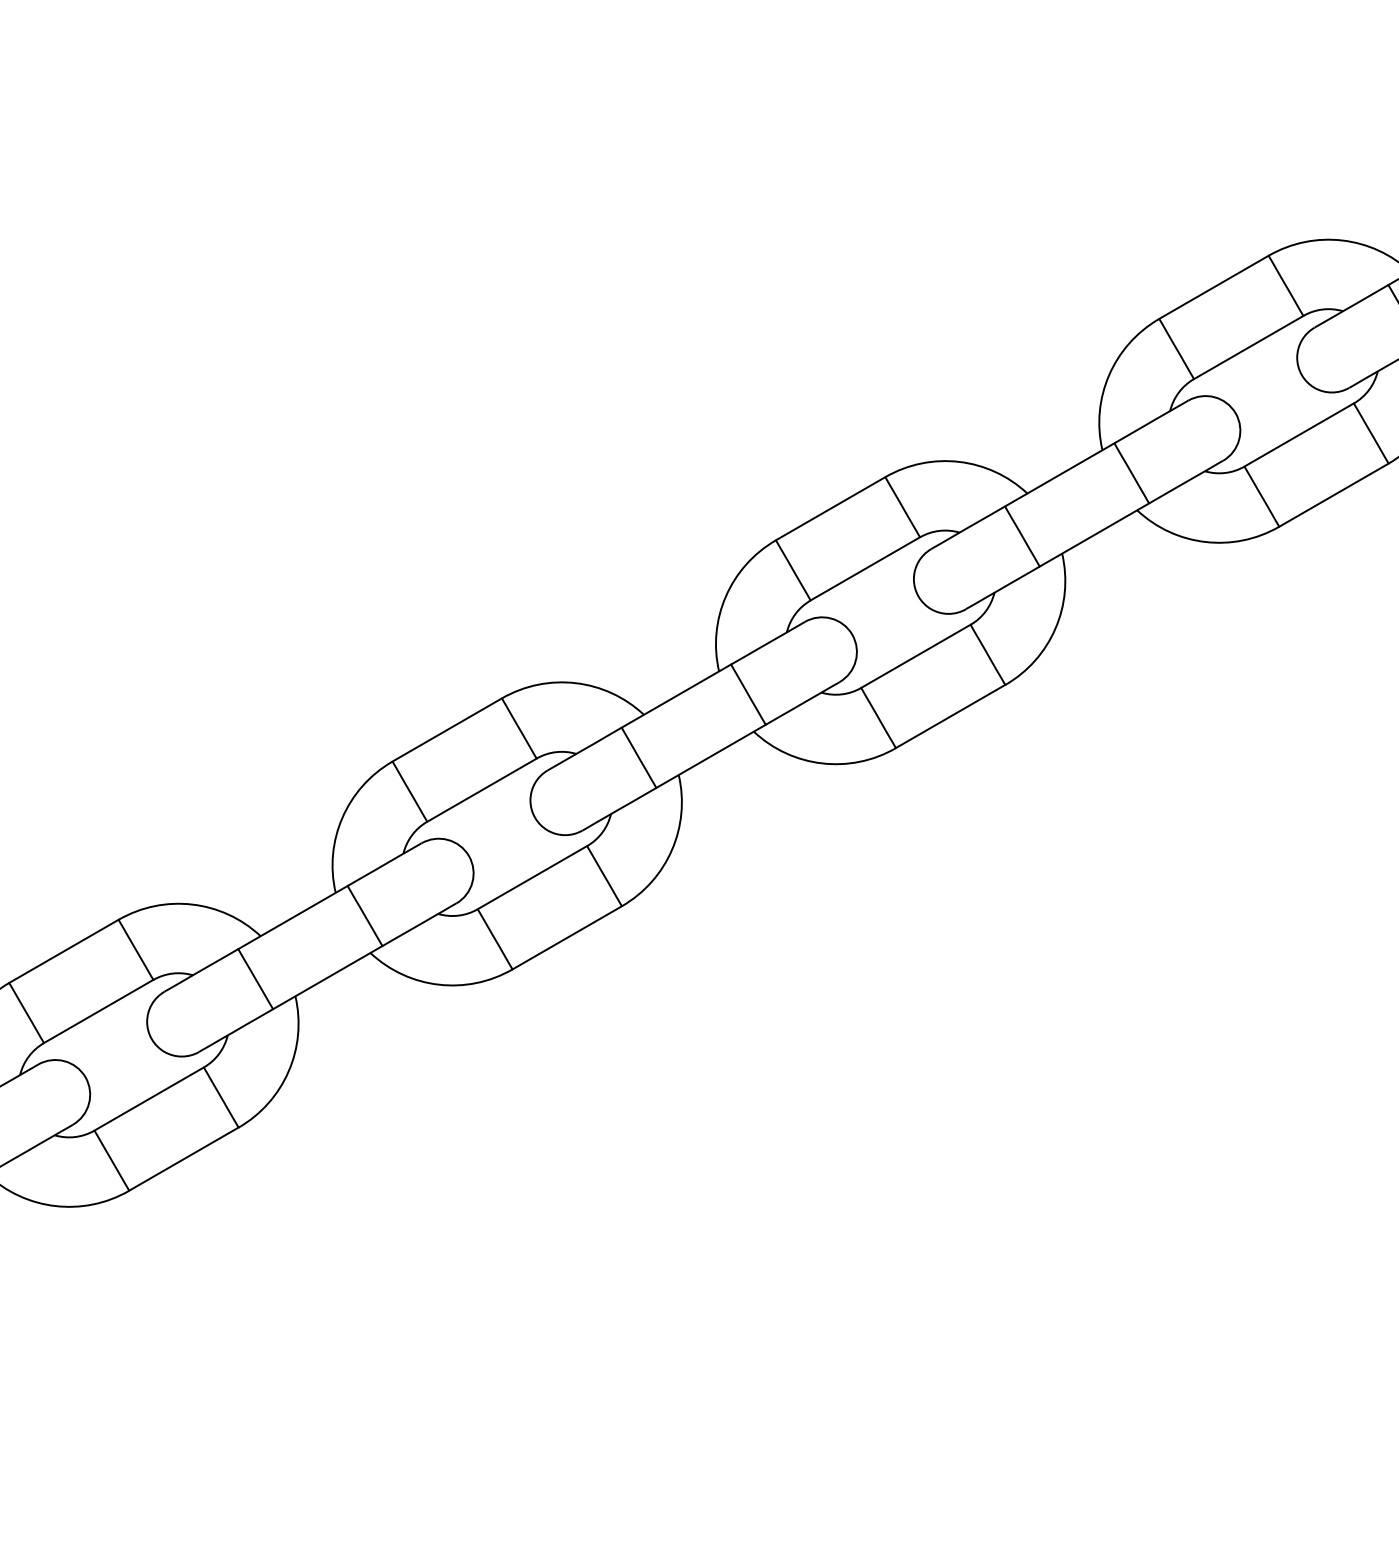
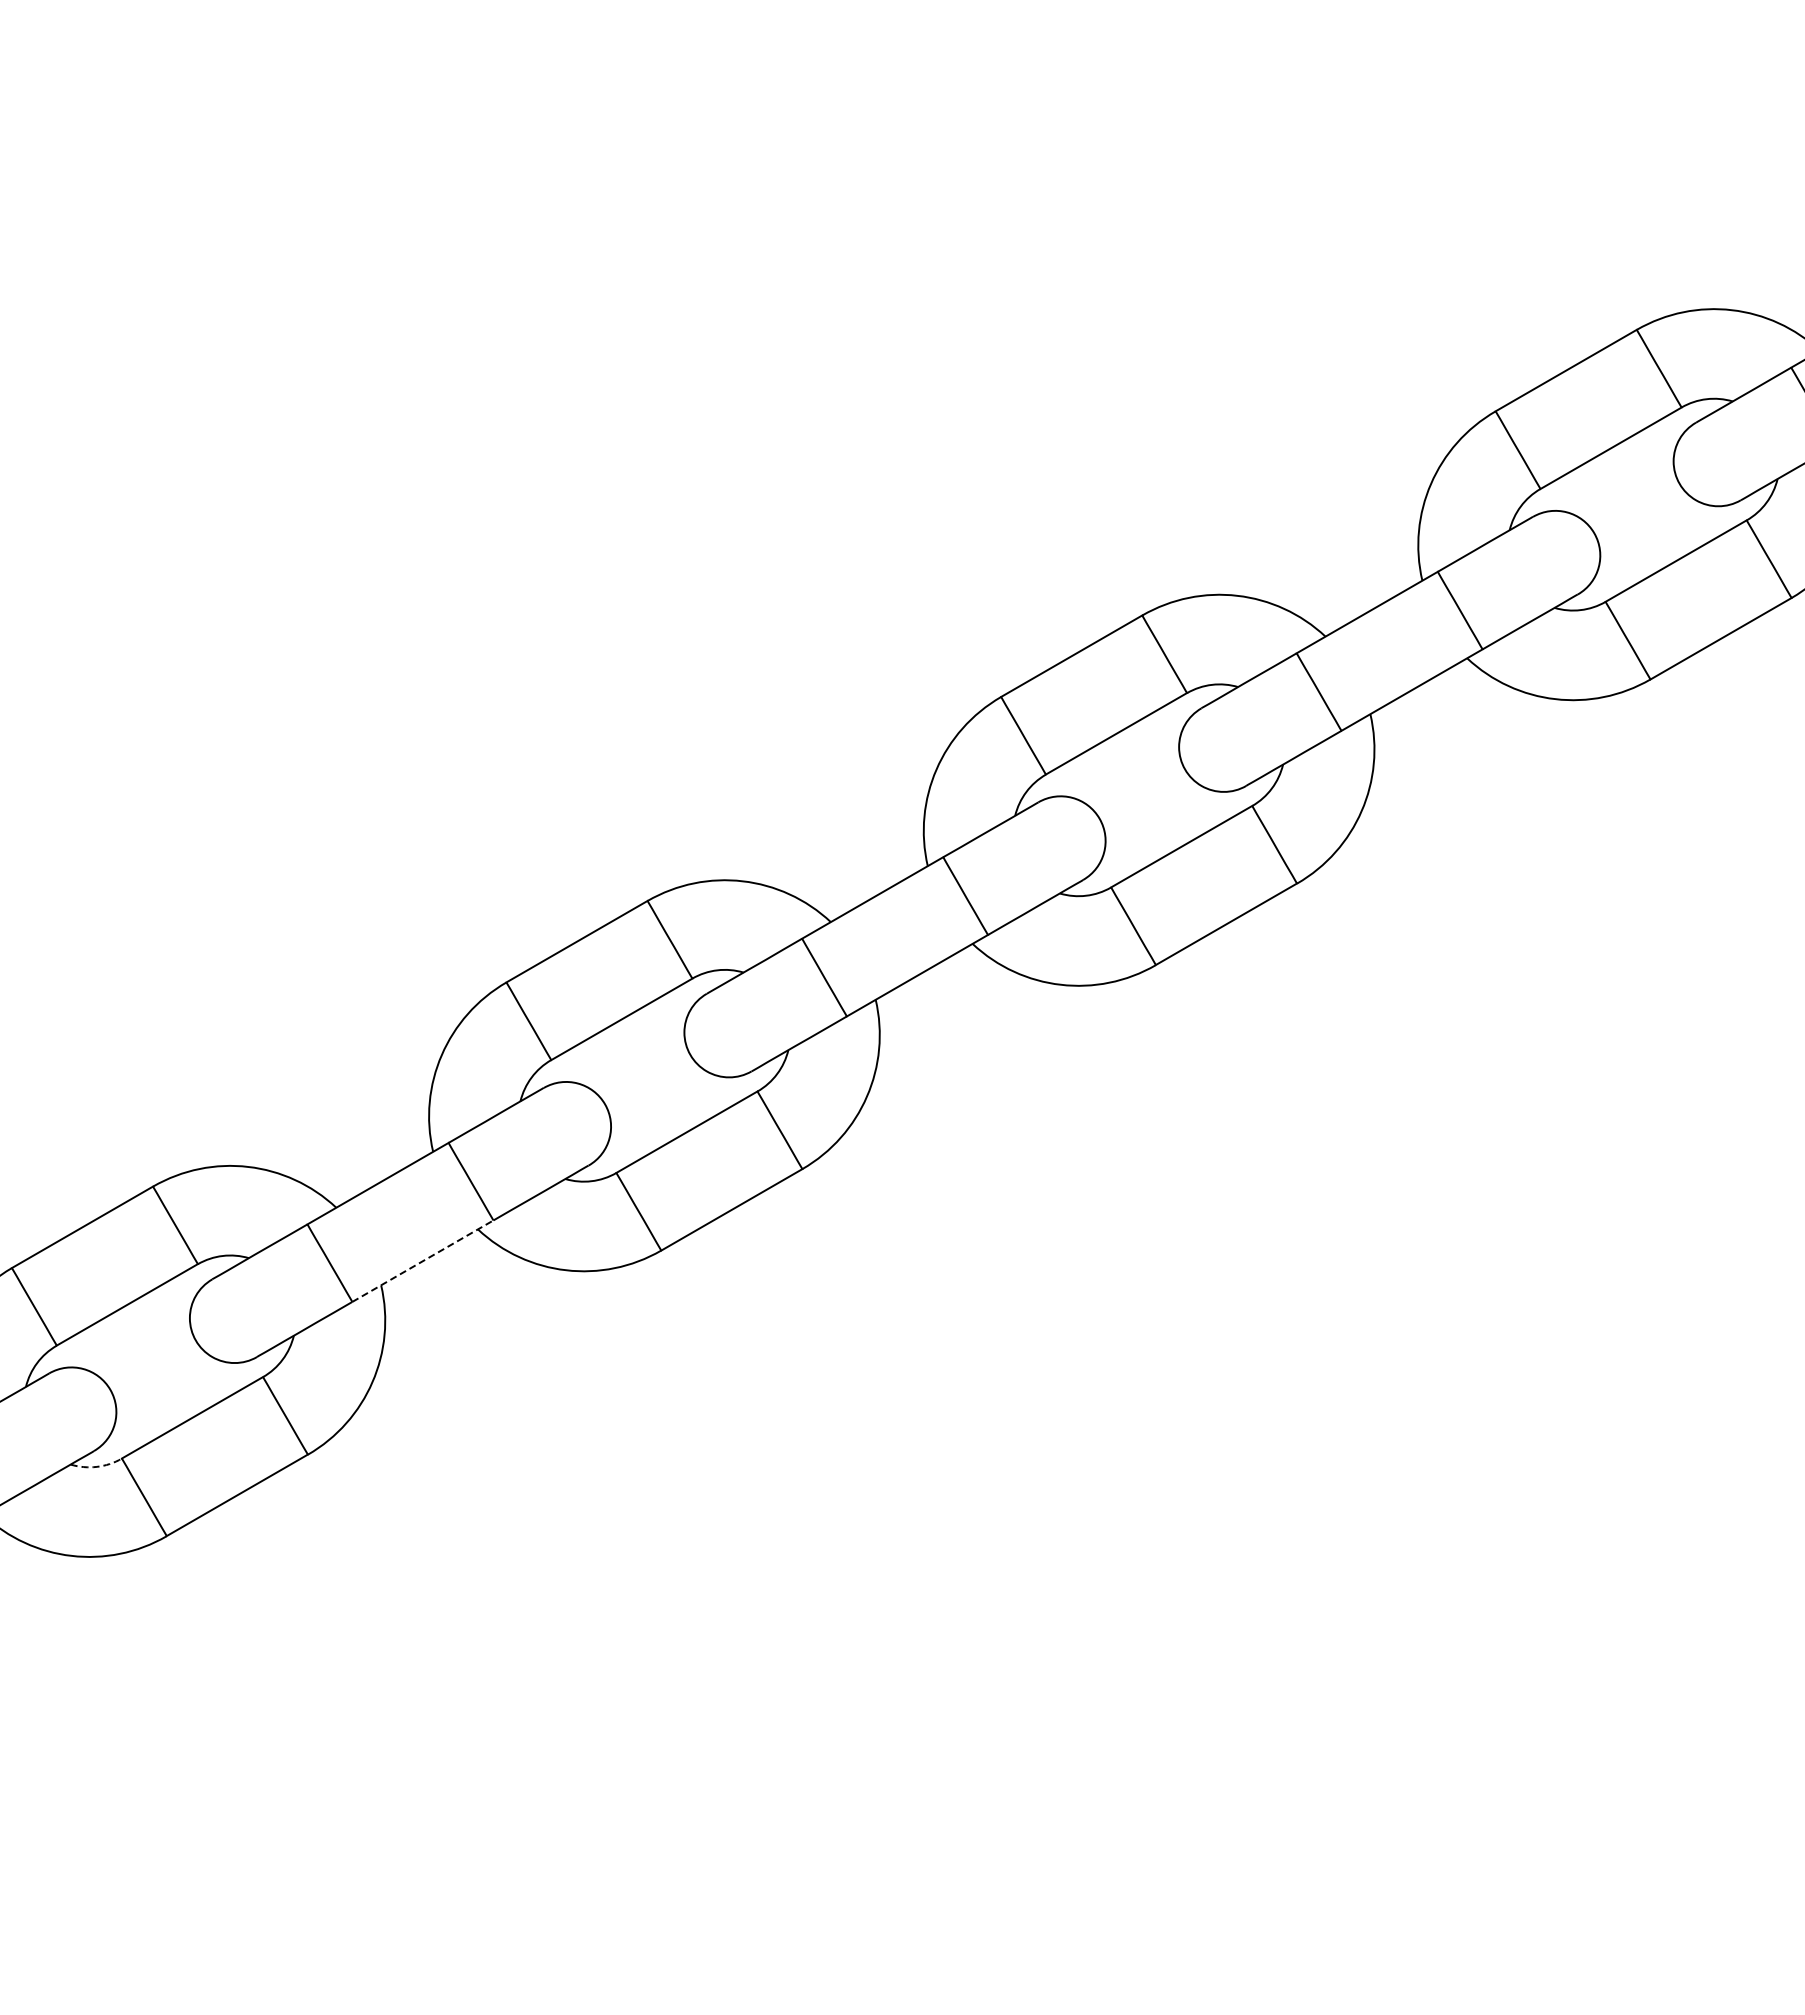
line: (328, 977) -> (423, 1260), solid -> dashed
arc: (74, 1136) -> (96, 1466), solid -> dashed

